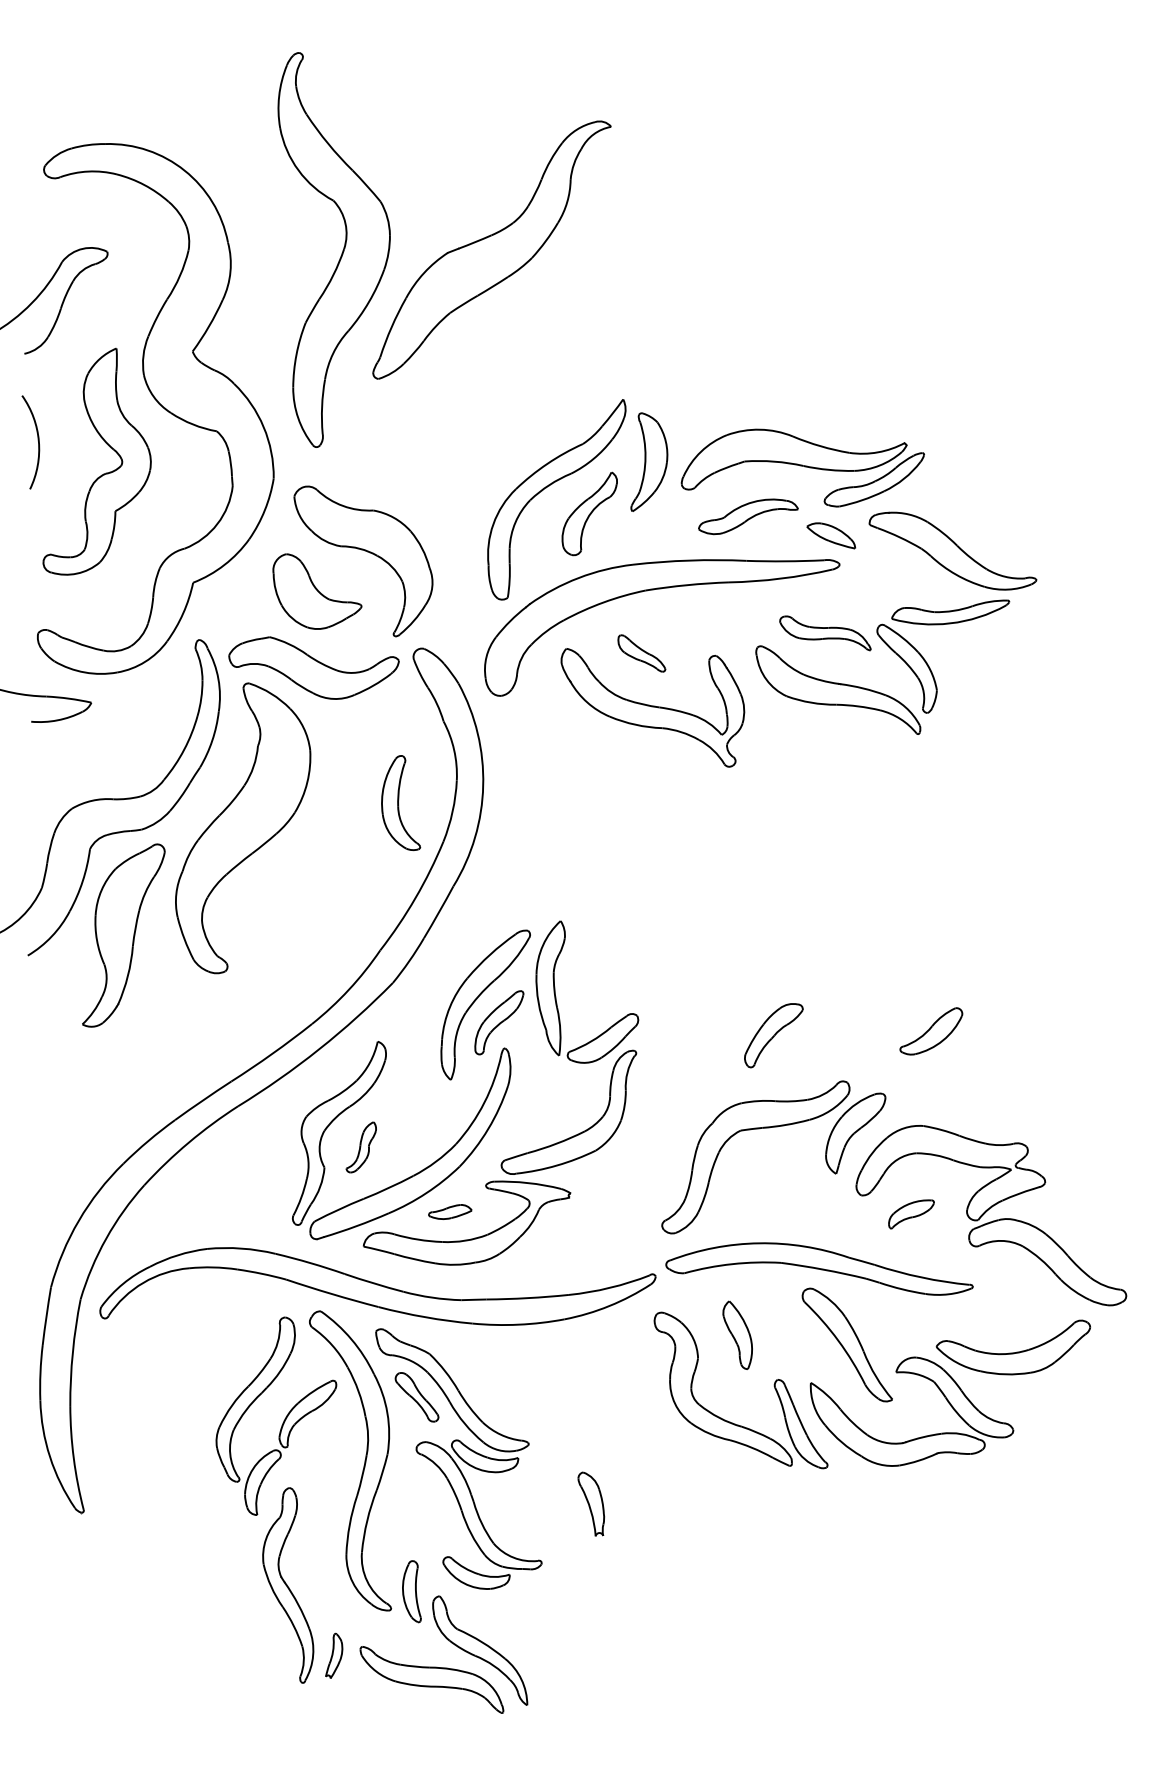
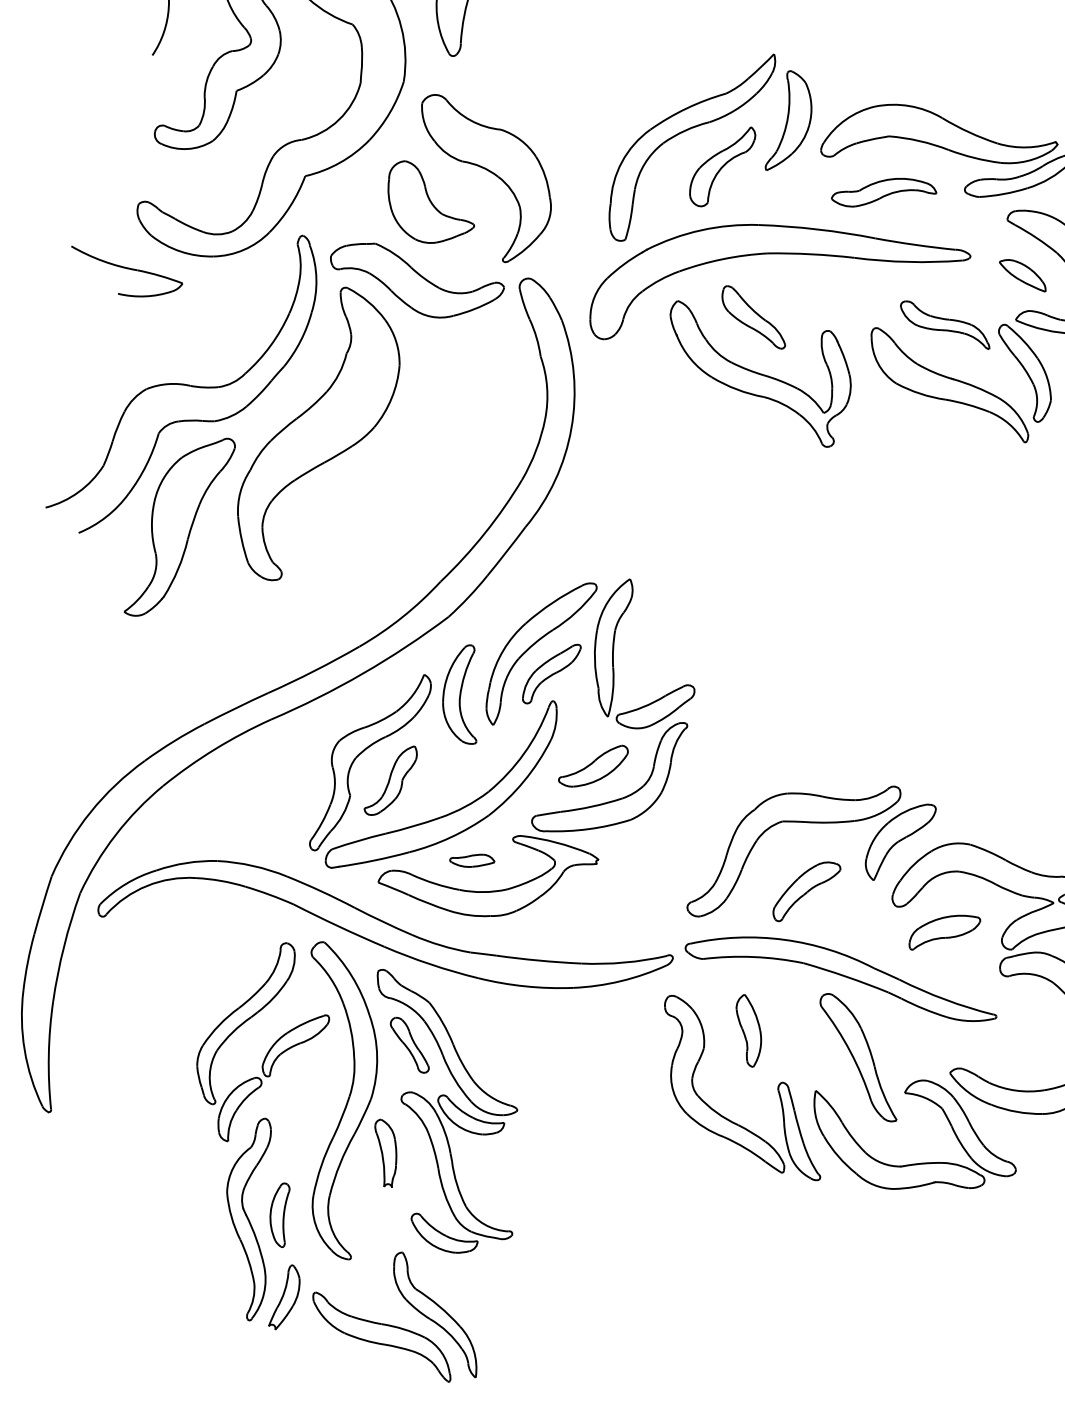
part: (831, 535) -> (1023, 274), moved
part: (641, 653) -> (753, 317), size x1.43
part: (401, 803) -> (463, 694), moved
part: (931, 1031) -> (593, 765), moved
part: (773, 1035) -> (806, 891), moved
part: (361, 1147) -> (391, 780), size x1.43
part: (911, 1214) -> (944, 933), size x1.43
part: (591, 1503) -> (384, 1152), moved
part: (411, 1591) -> (279, 1214), moved
part: (333, 1655) -> (284, 1297), size x1.43

